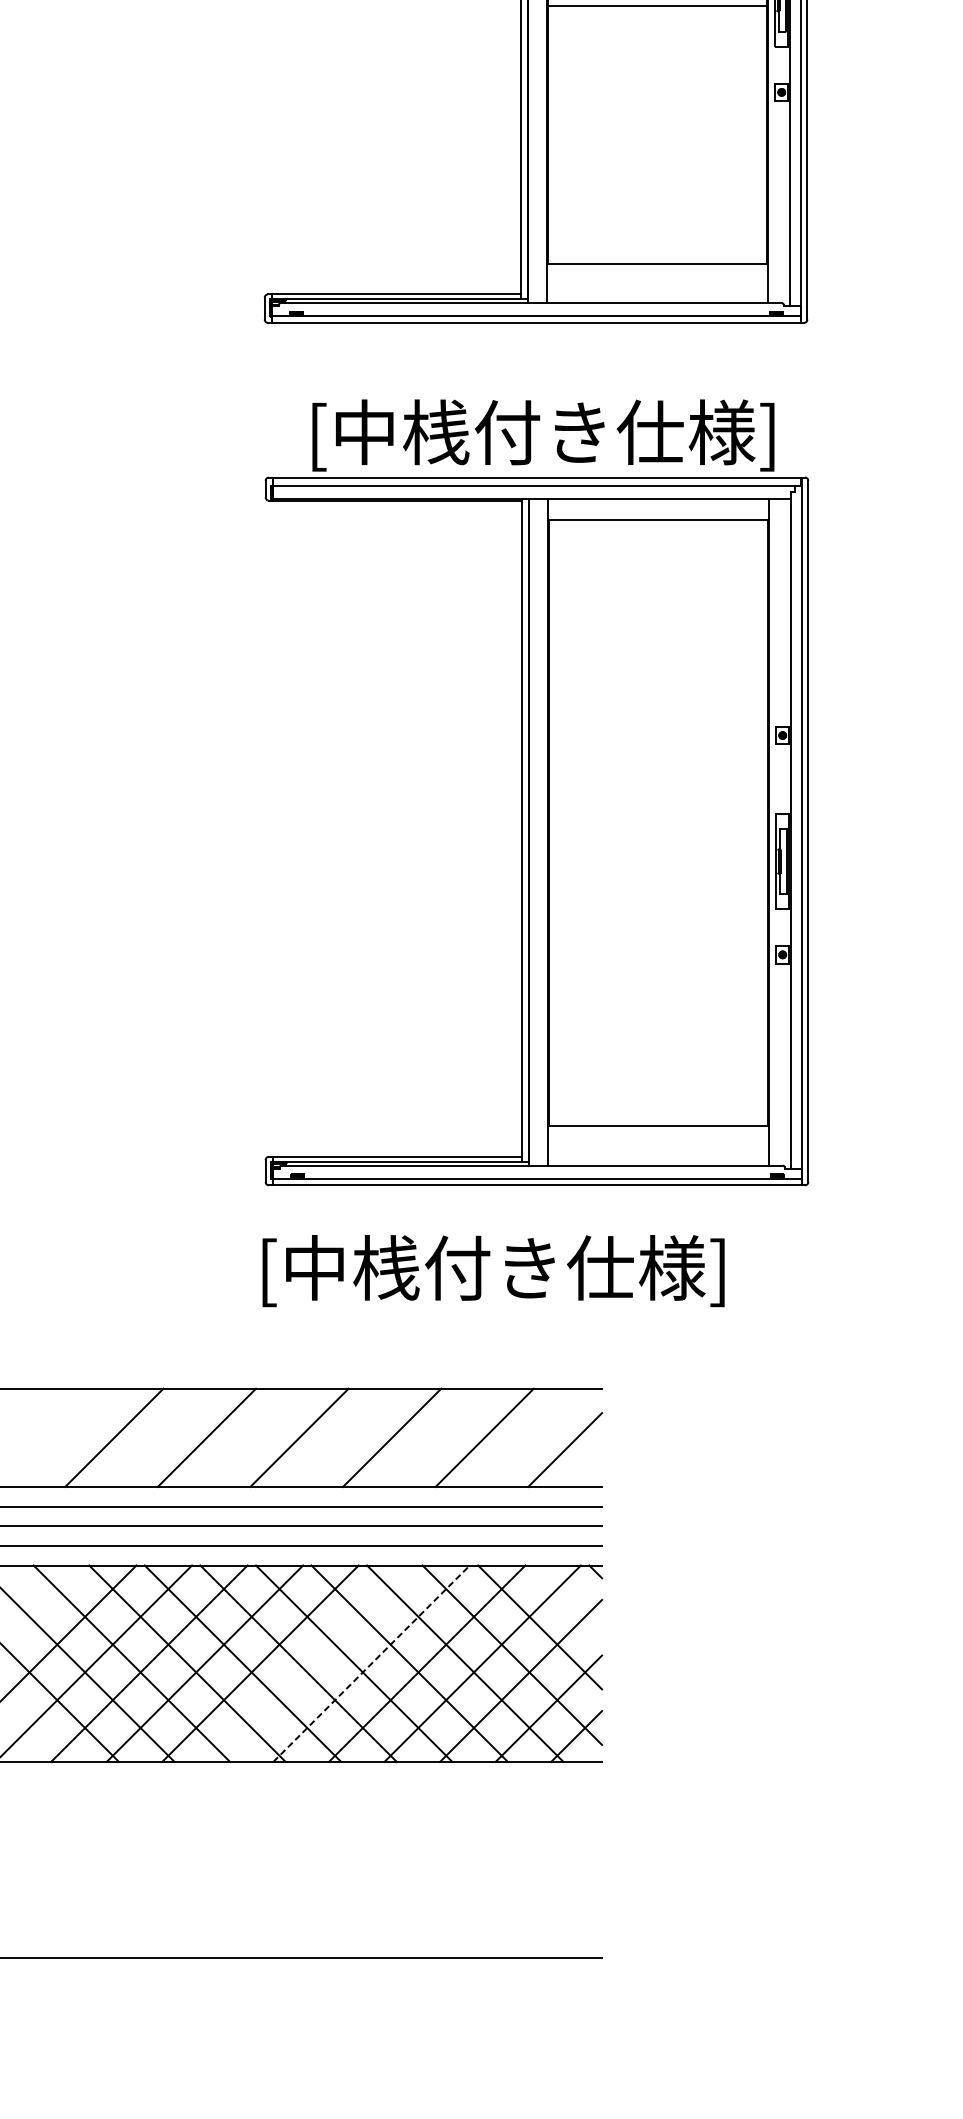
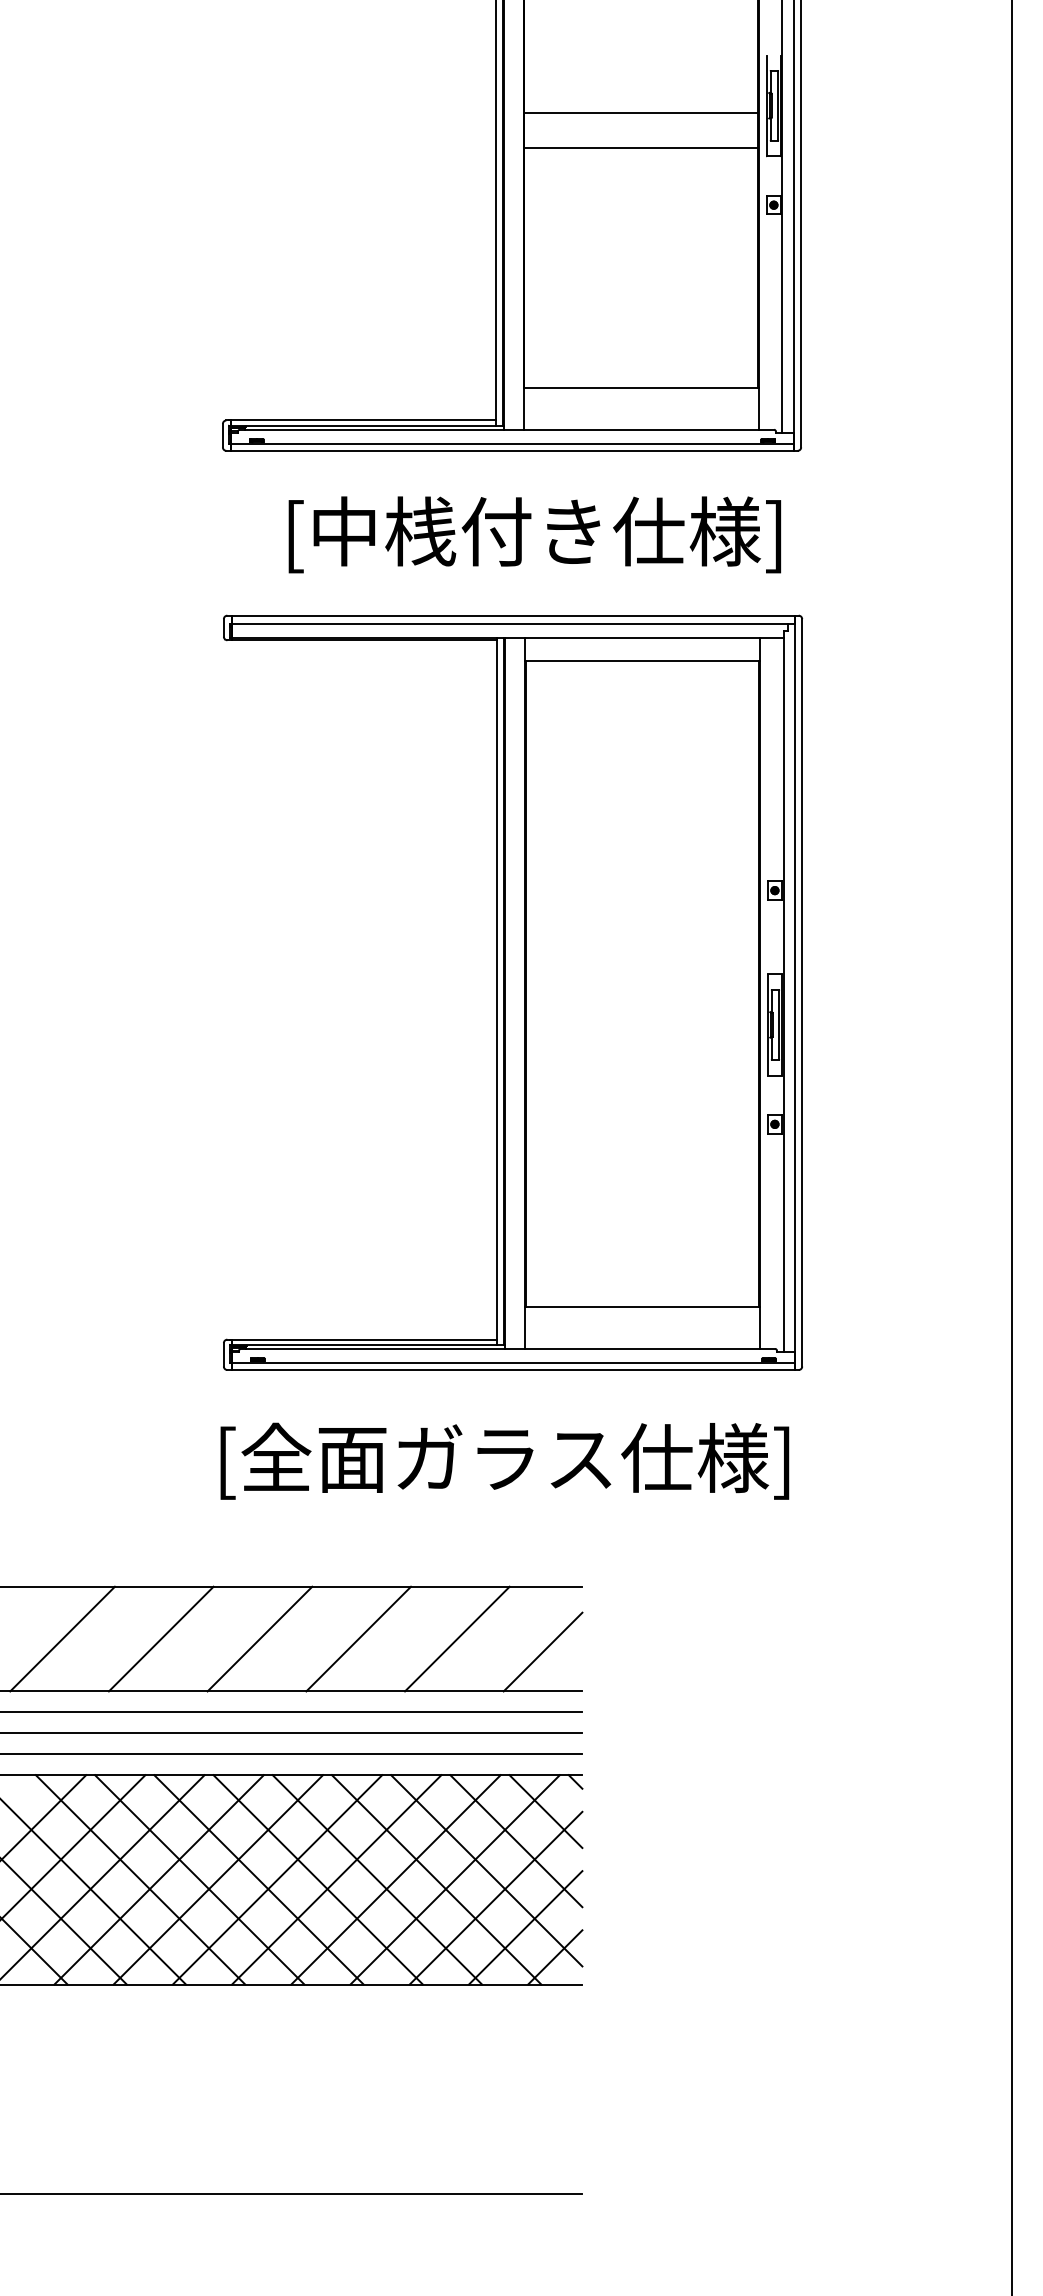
line: (657, 39) -> (641, 148), added
text: (543, 435) -> (534, 534), moved
text: (539, 1270) -> (515, 1460), [中桟付き仕様] -> [全面ガラス仕様]
line: (567, 1599) -> (545, 1811), added
line: (315, 1663) -> (277, 1879), added
line: (372, 1663) -> (337, 1879), dashed -> solid

